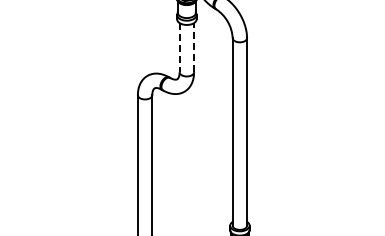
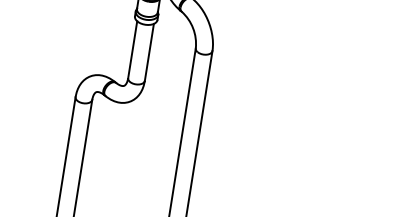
line: (179, 47) -> (132, 49), dashed -> solid
line: (194, 47) -> (149, 52), dashed -> solid

